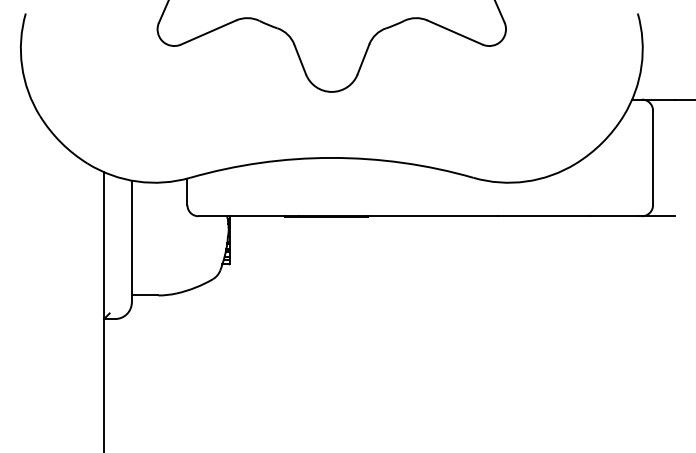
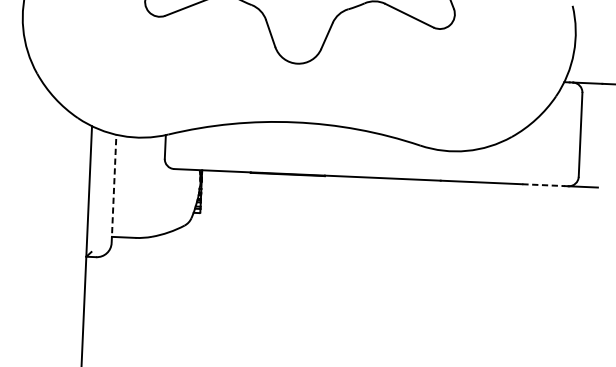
line: (614, 216) -> (544, 185), solid -> dashed
line: (131, 241) -> (113, 188), solid -> dashed

